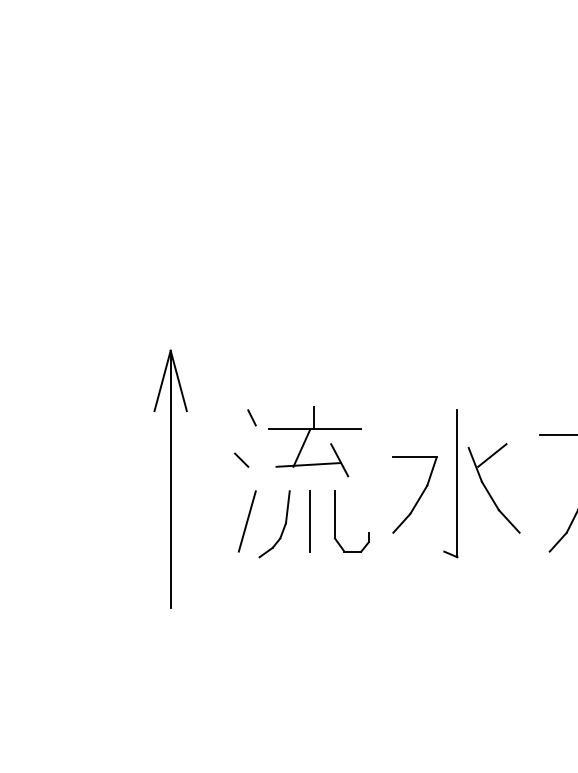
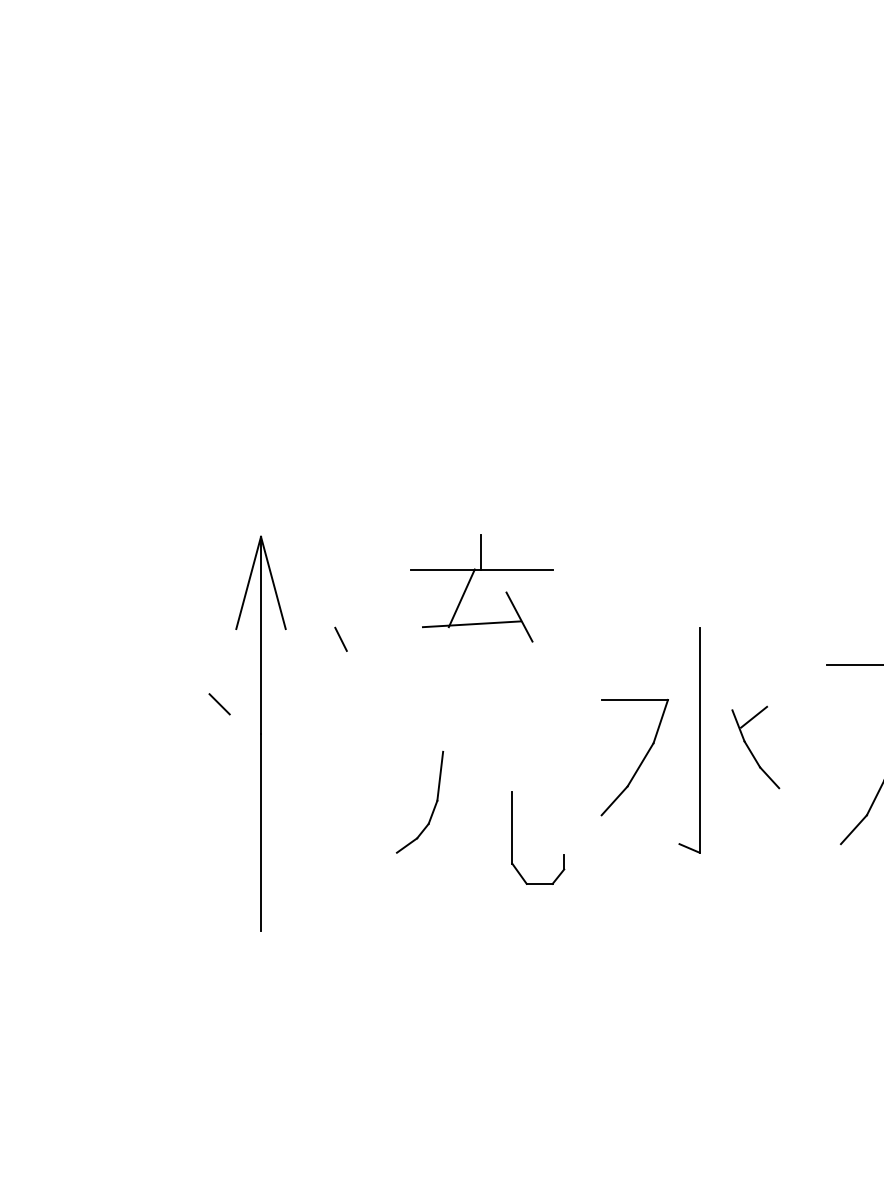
line: (251, 417) -> (340, 638), moved
part: (307, 438) -> (470, 583), moved
line: (241, 459) -> (219, 703), moved
part: (493, 488) -> (754, 747), size x0.6
line: (247, 521) -> (378, 798), removed
line: (310, 521) -> (474, 798), removed
part: (335, 521) -> (513, 837), moved

